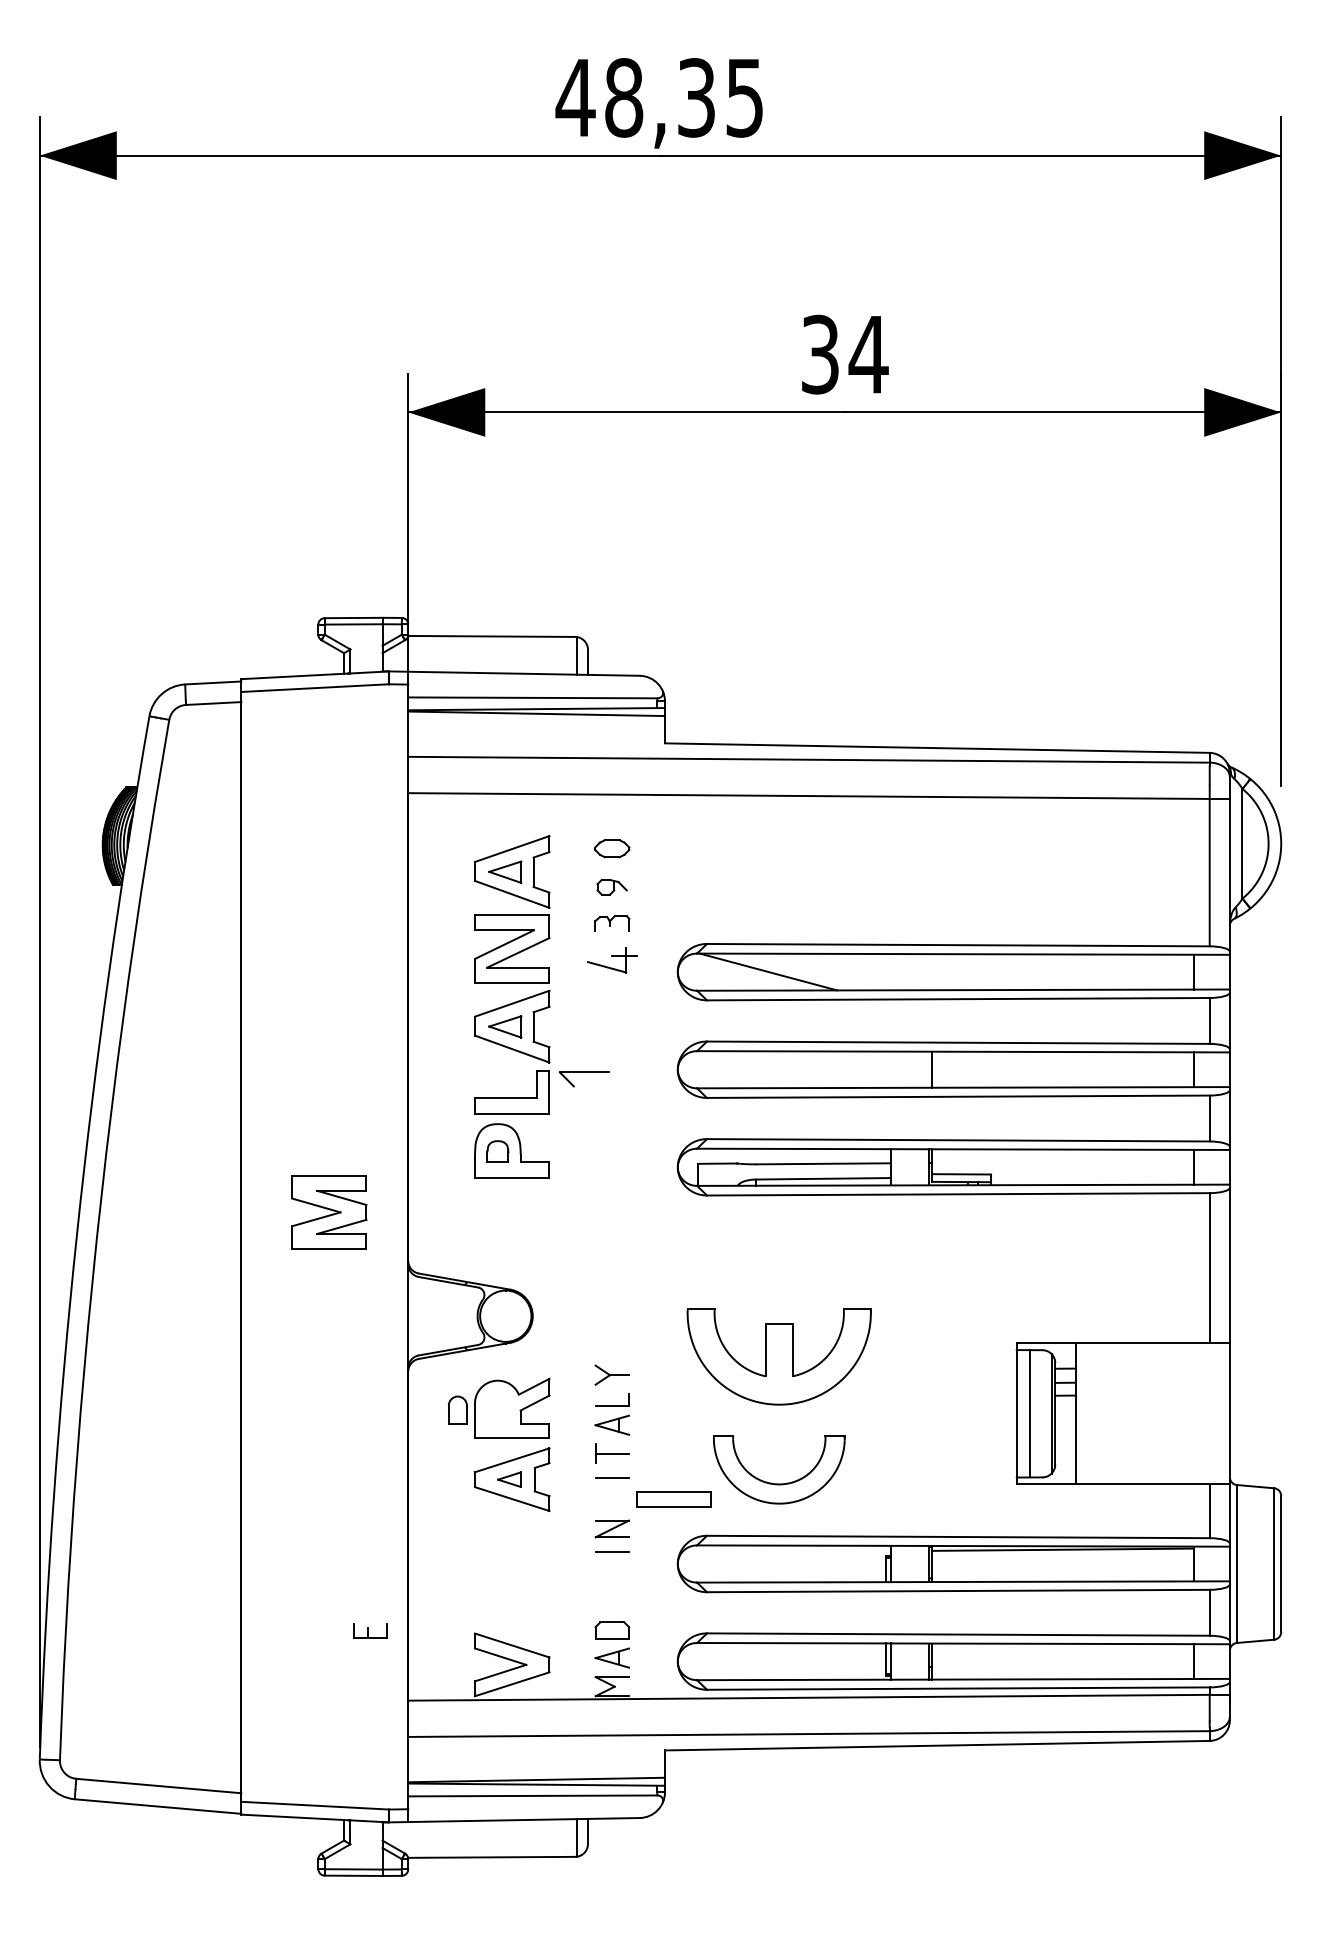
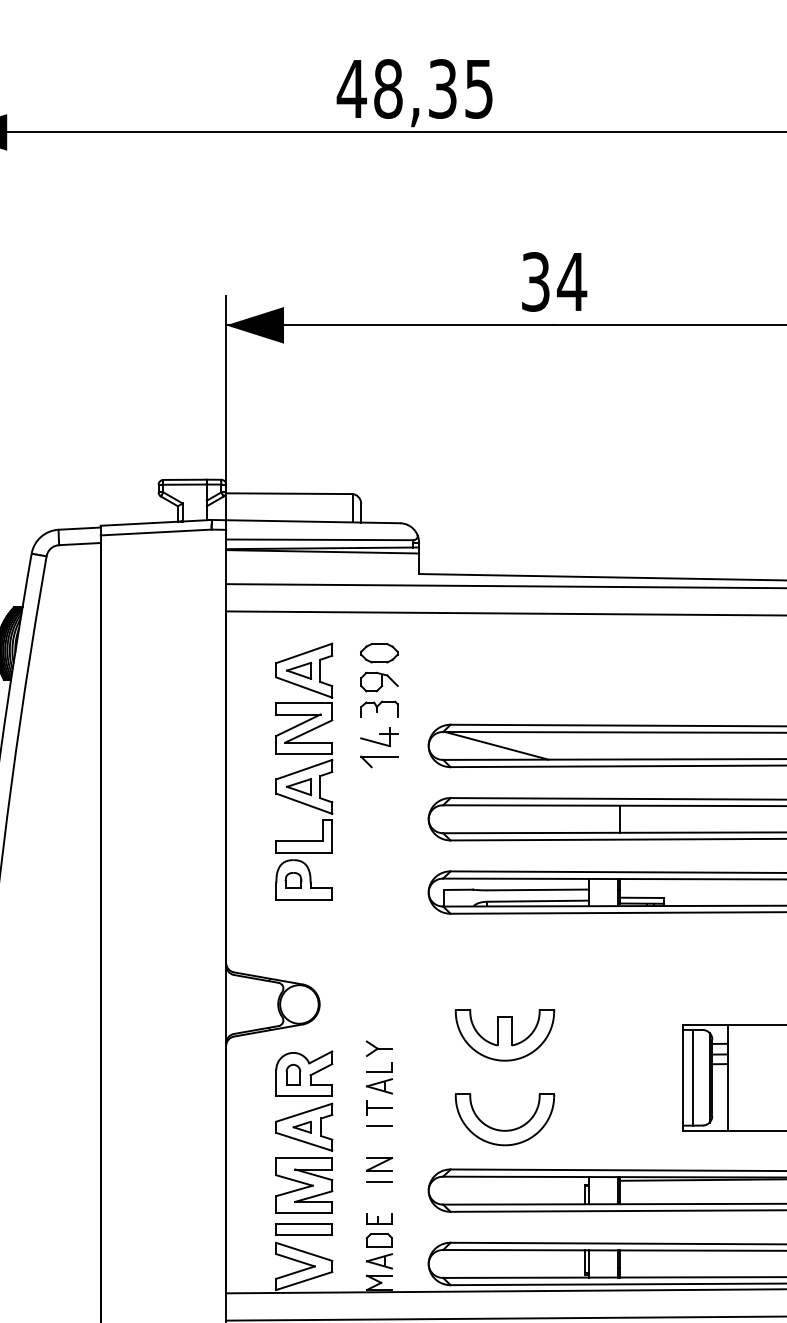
part: (611, 848) -> (378, 653), size x1.43
part: (611, 887) -> (378, 682), size x1.67
part: (611, 923) -> (378, 709), size x1.43
part: (583, 1072) -> (378, 756), moved
part: (329, 1212) -> (304, 1185), moved
part: (779, 1356) -> (505, 1034), size x0.71
part: (457, 1409) -> (293, 1074), moved
part: (673, 1499) -> (303, 1230), moved
part: (370, 1630) -> (379, 1218), moved

